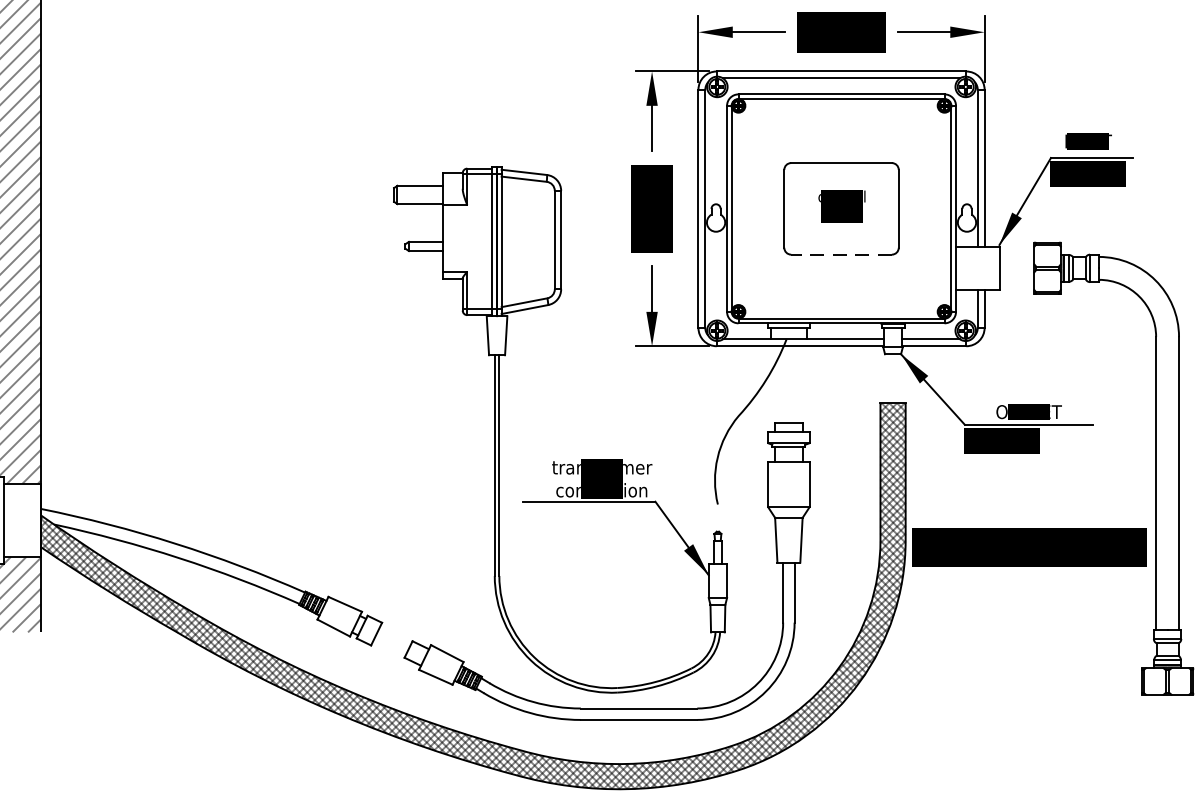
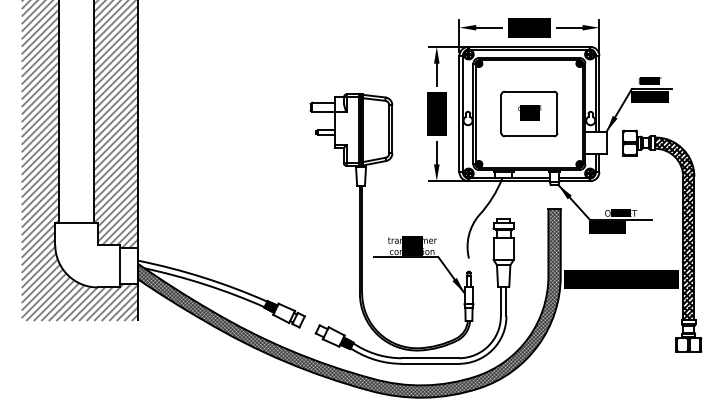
line: (841, 254) -> (529, 136), dashed -> solid
hatch: (1138, 443) -> (674, 228), added

